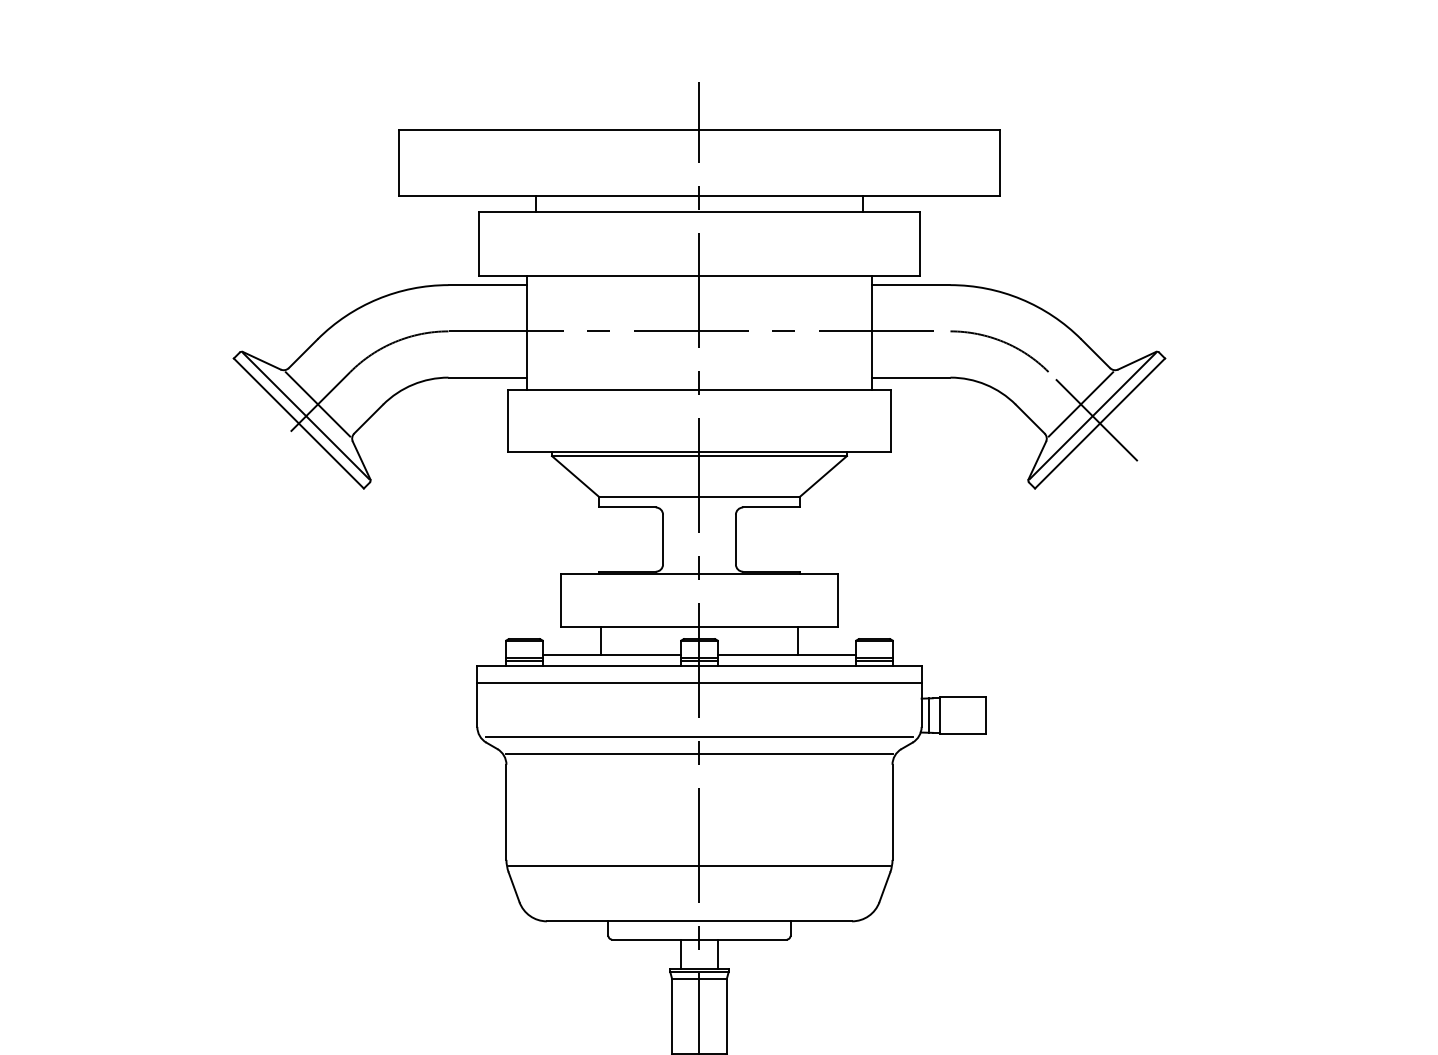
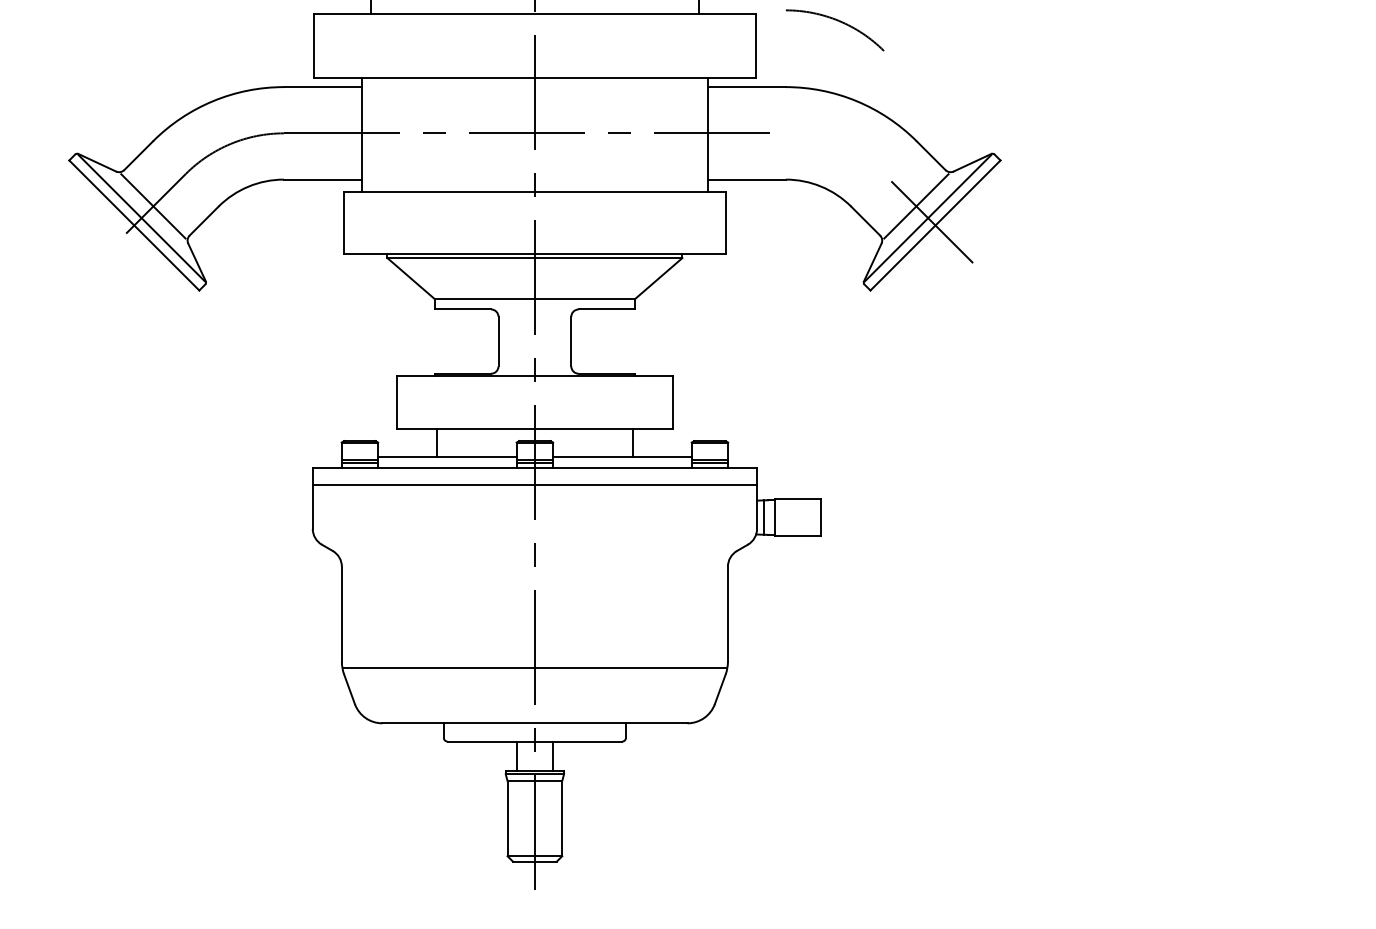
arc: (1001, 342) -> (836, 21), moved
line: (699, 737) -> (534, 539), removed
line: (699, 754) -> (534, 556), removed

